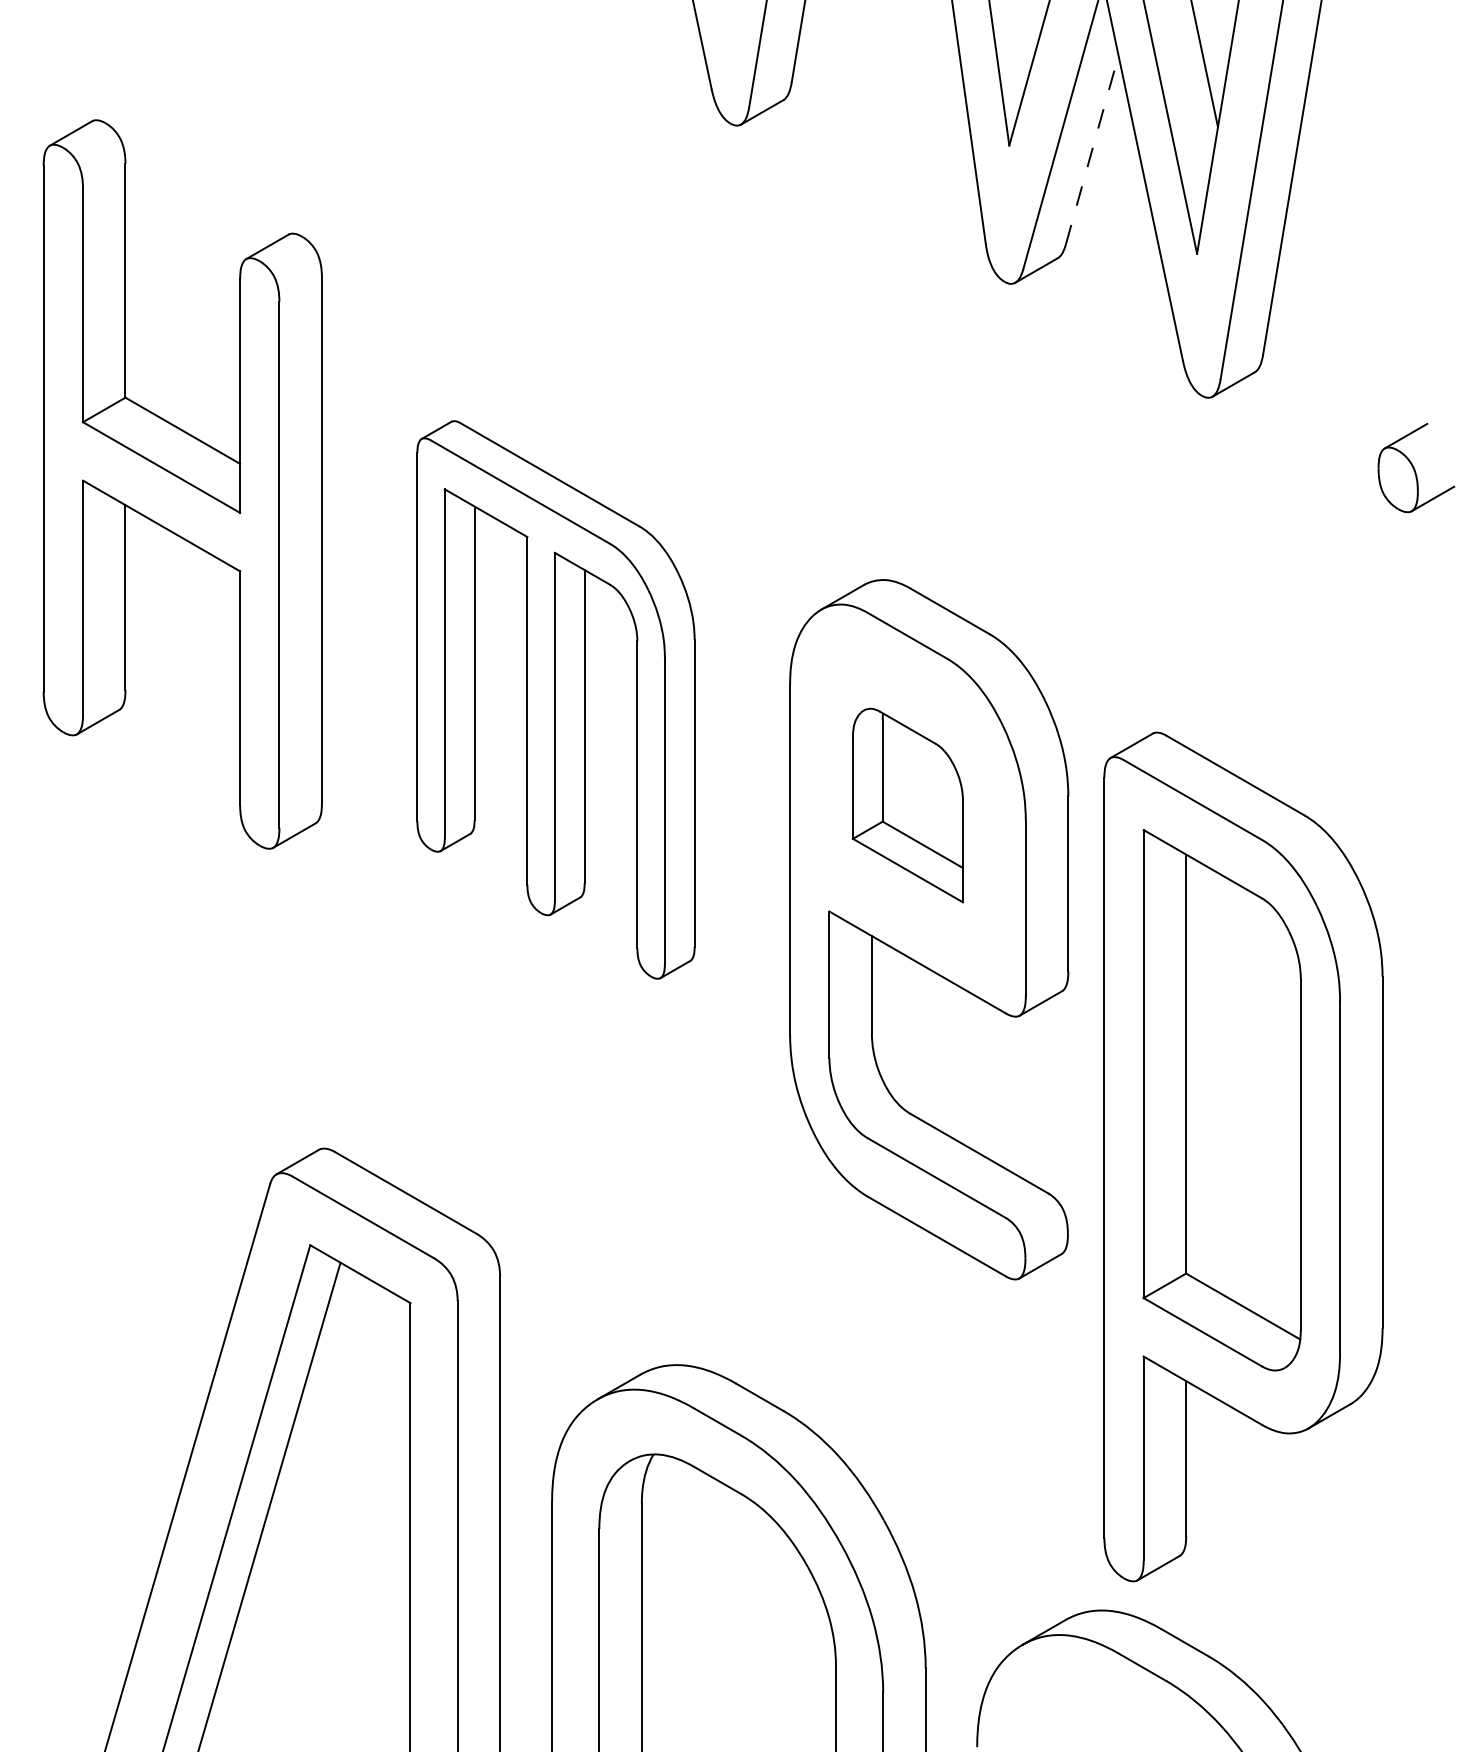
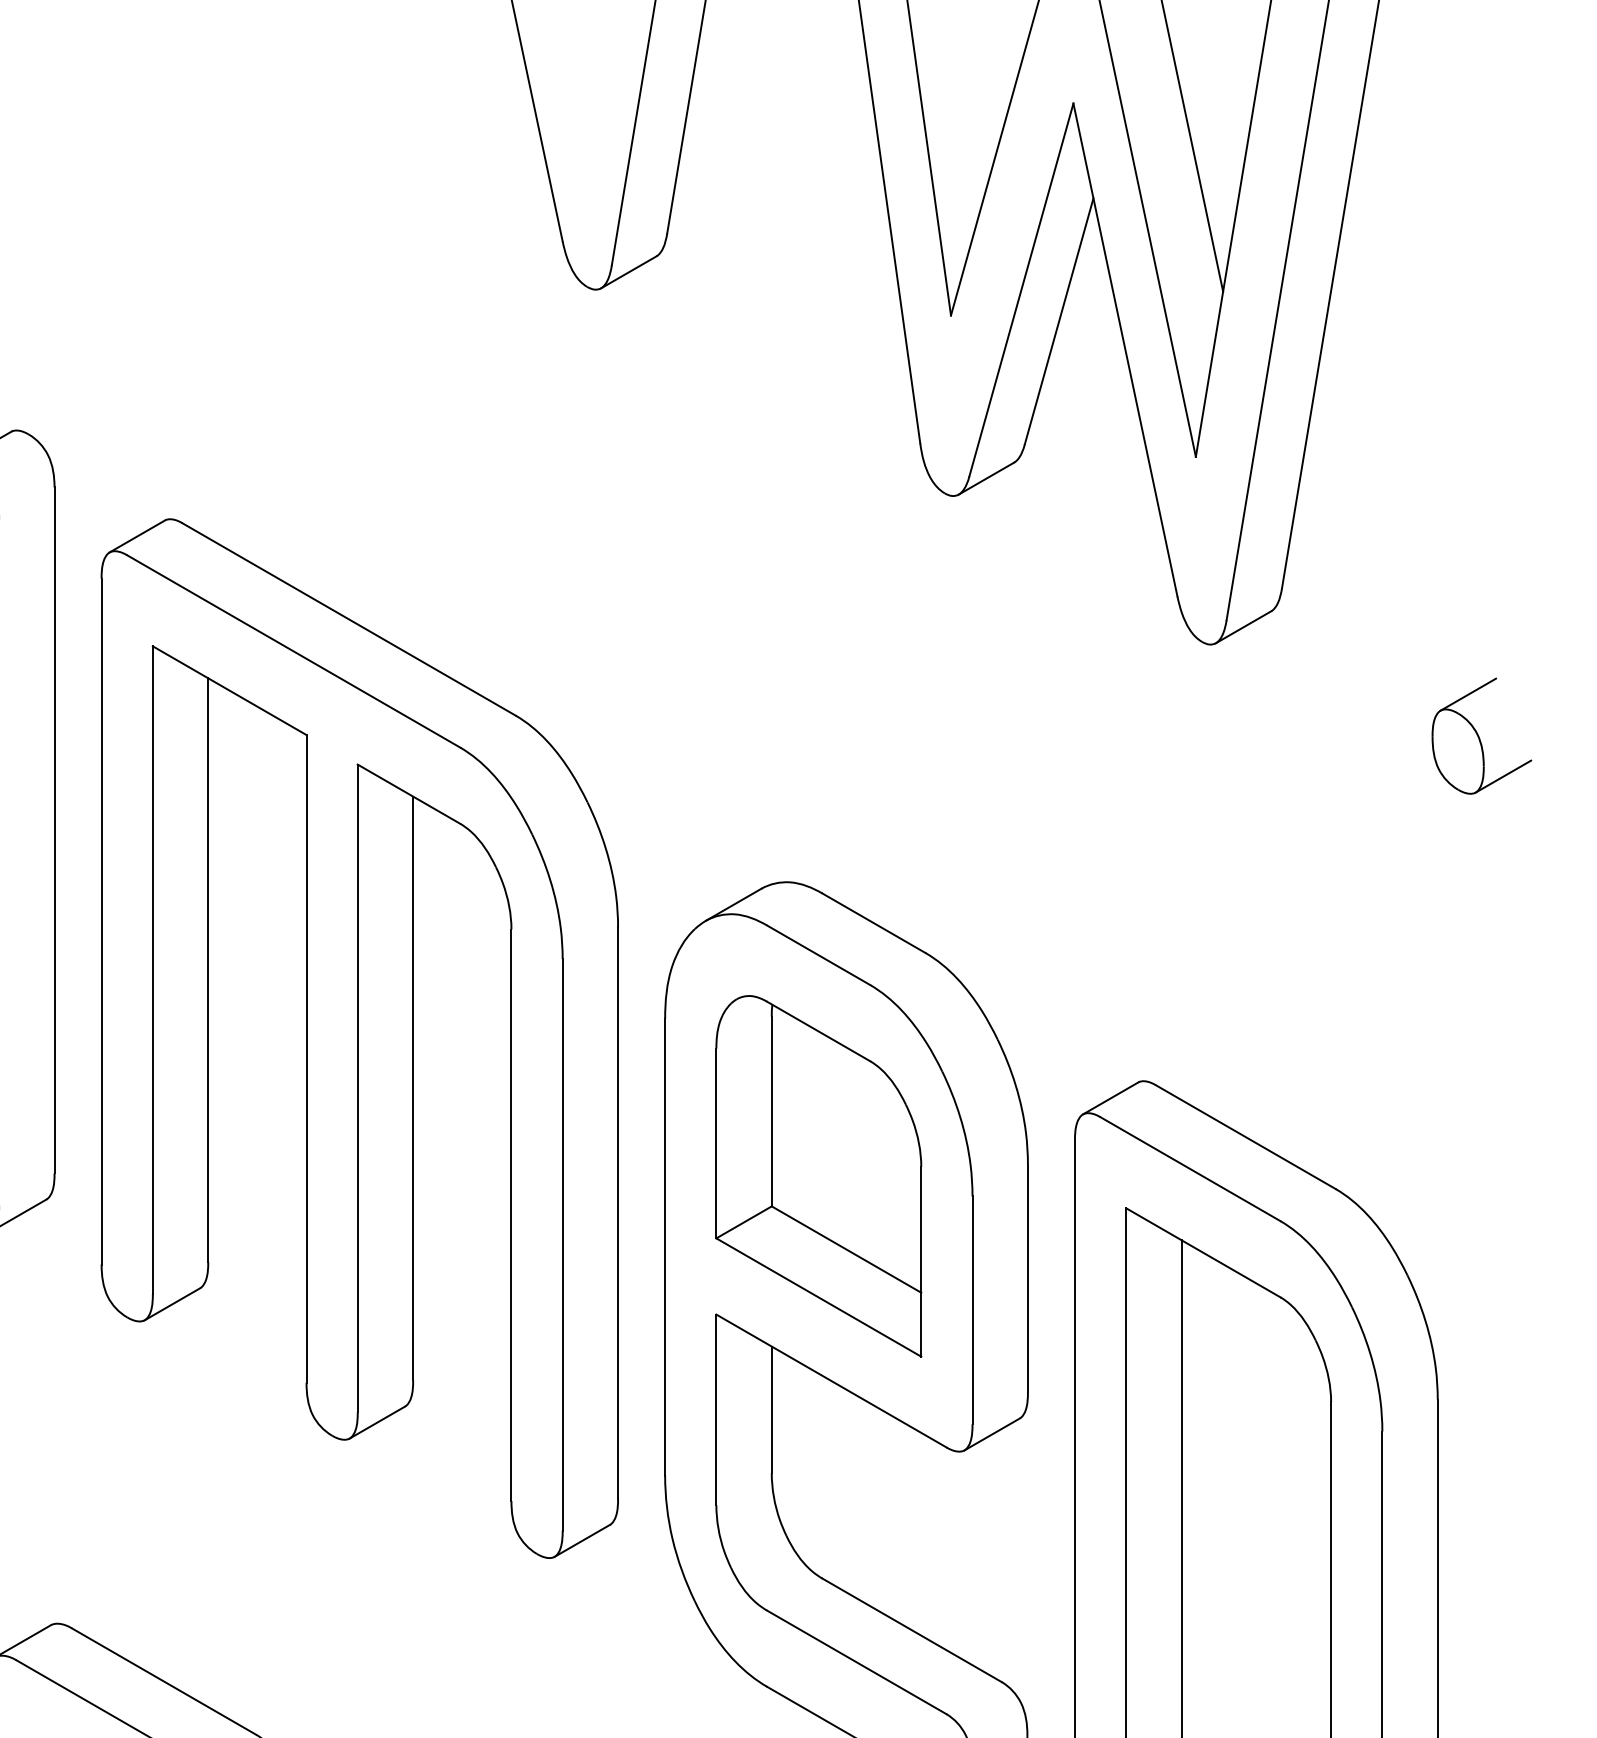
line: (1092, 149) -> (1059, 320), dashed -> solid
part: (555, 699) -> (359, 1038), size x1.43
part: (907, 805) -> (818, 1176), size x1.43

